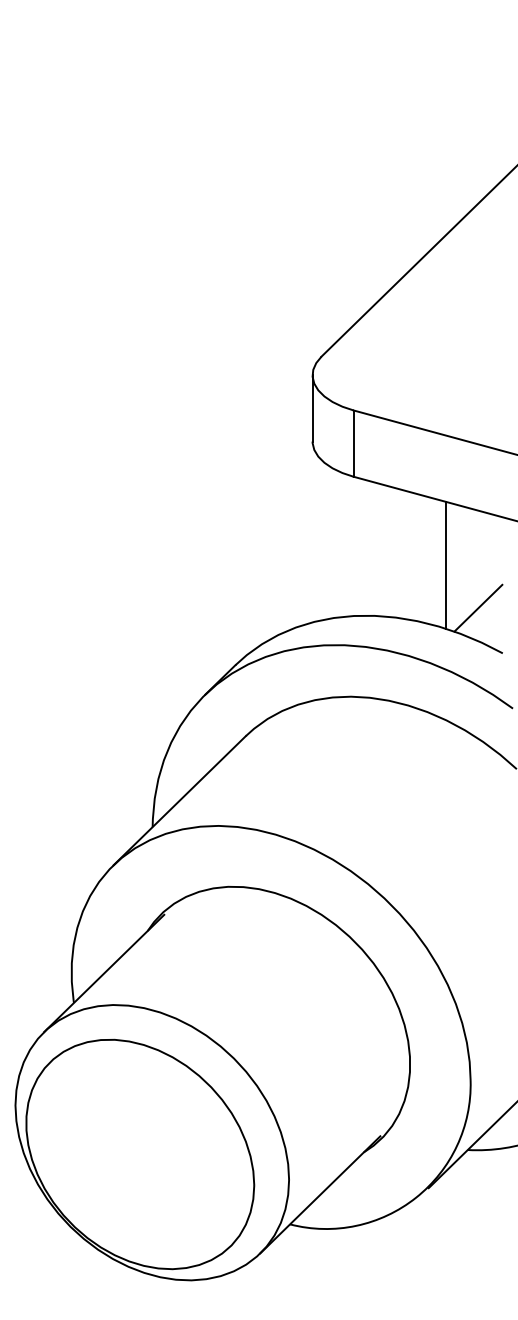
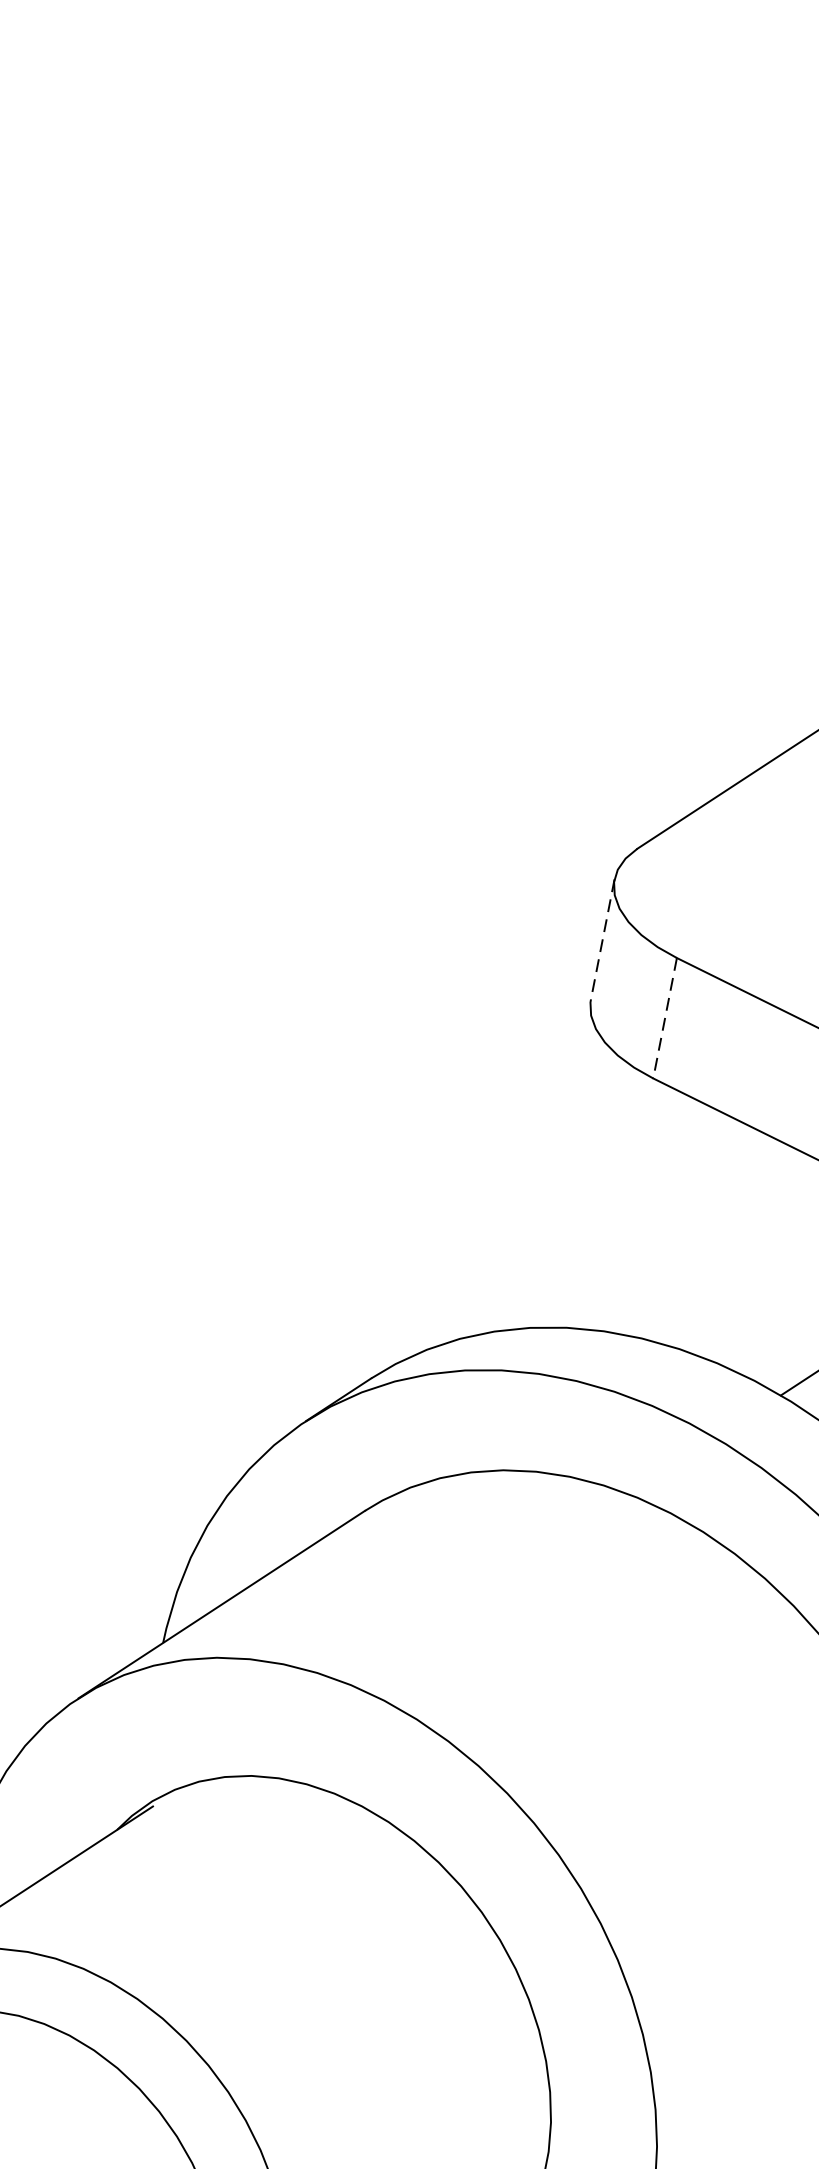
line: (312, 408) -> (602, 939), solid -> dashed
line: (353, 444) -> (664, 1019), solid -> dashed
line: (446, 564) -> (790, 1270), removed

